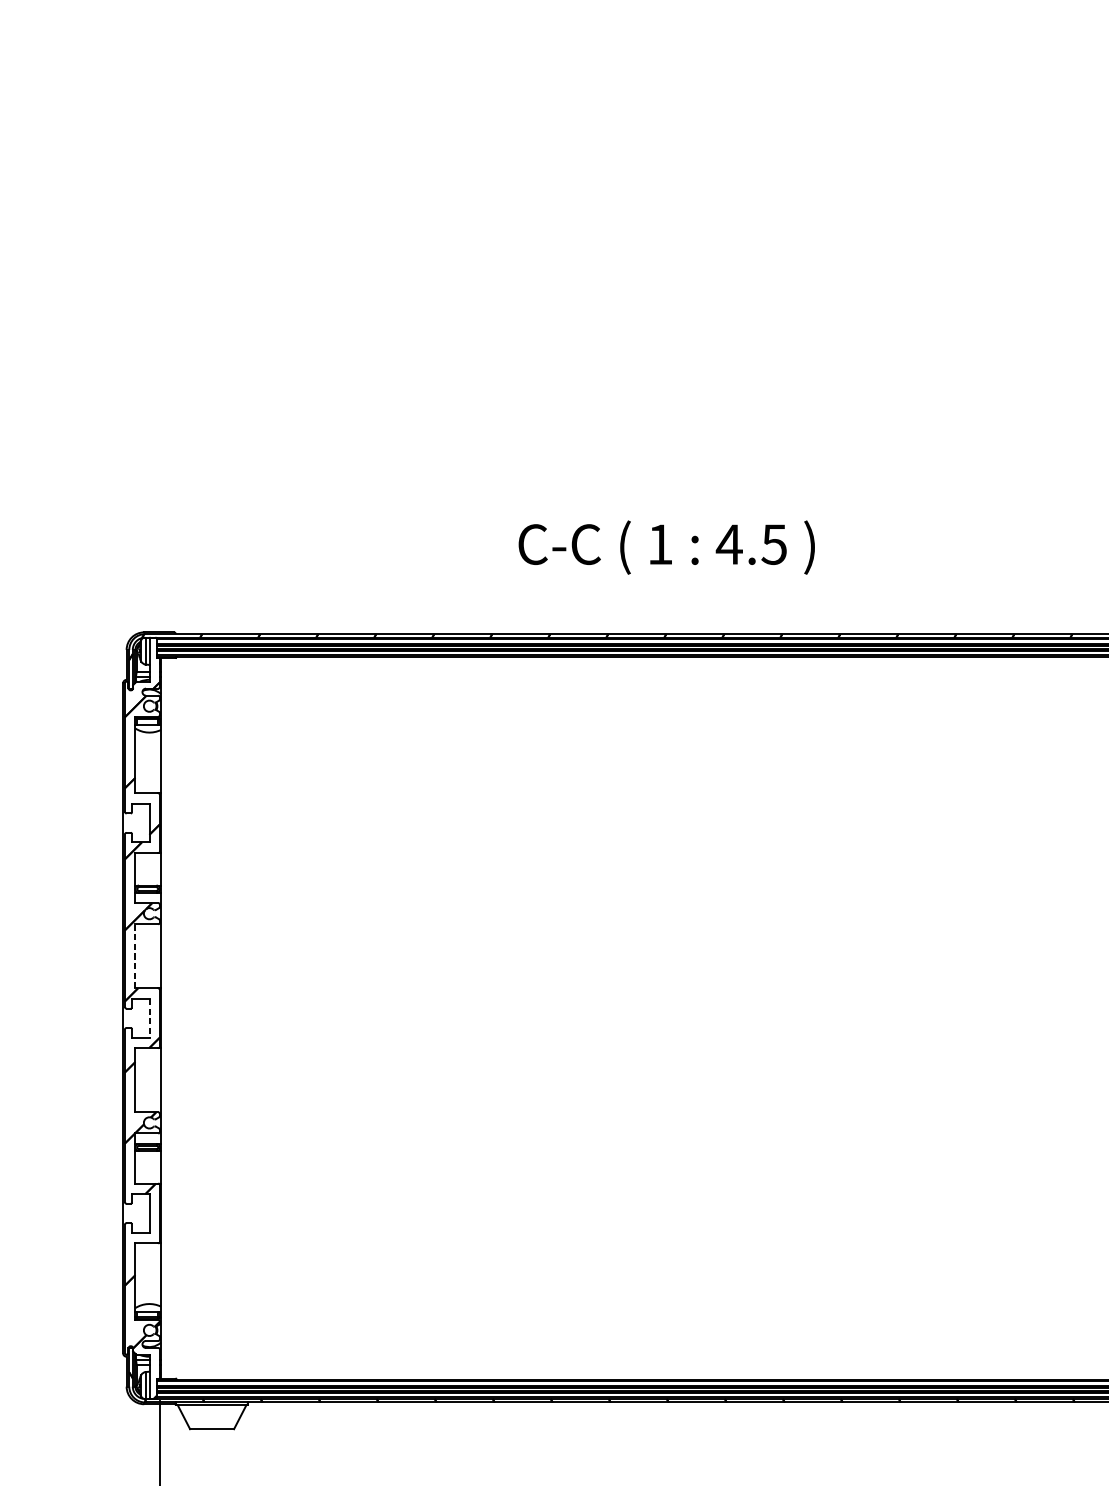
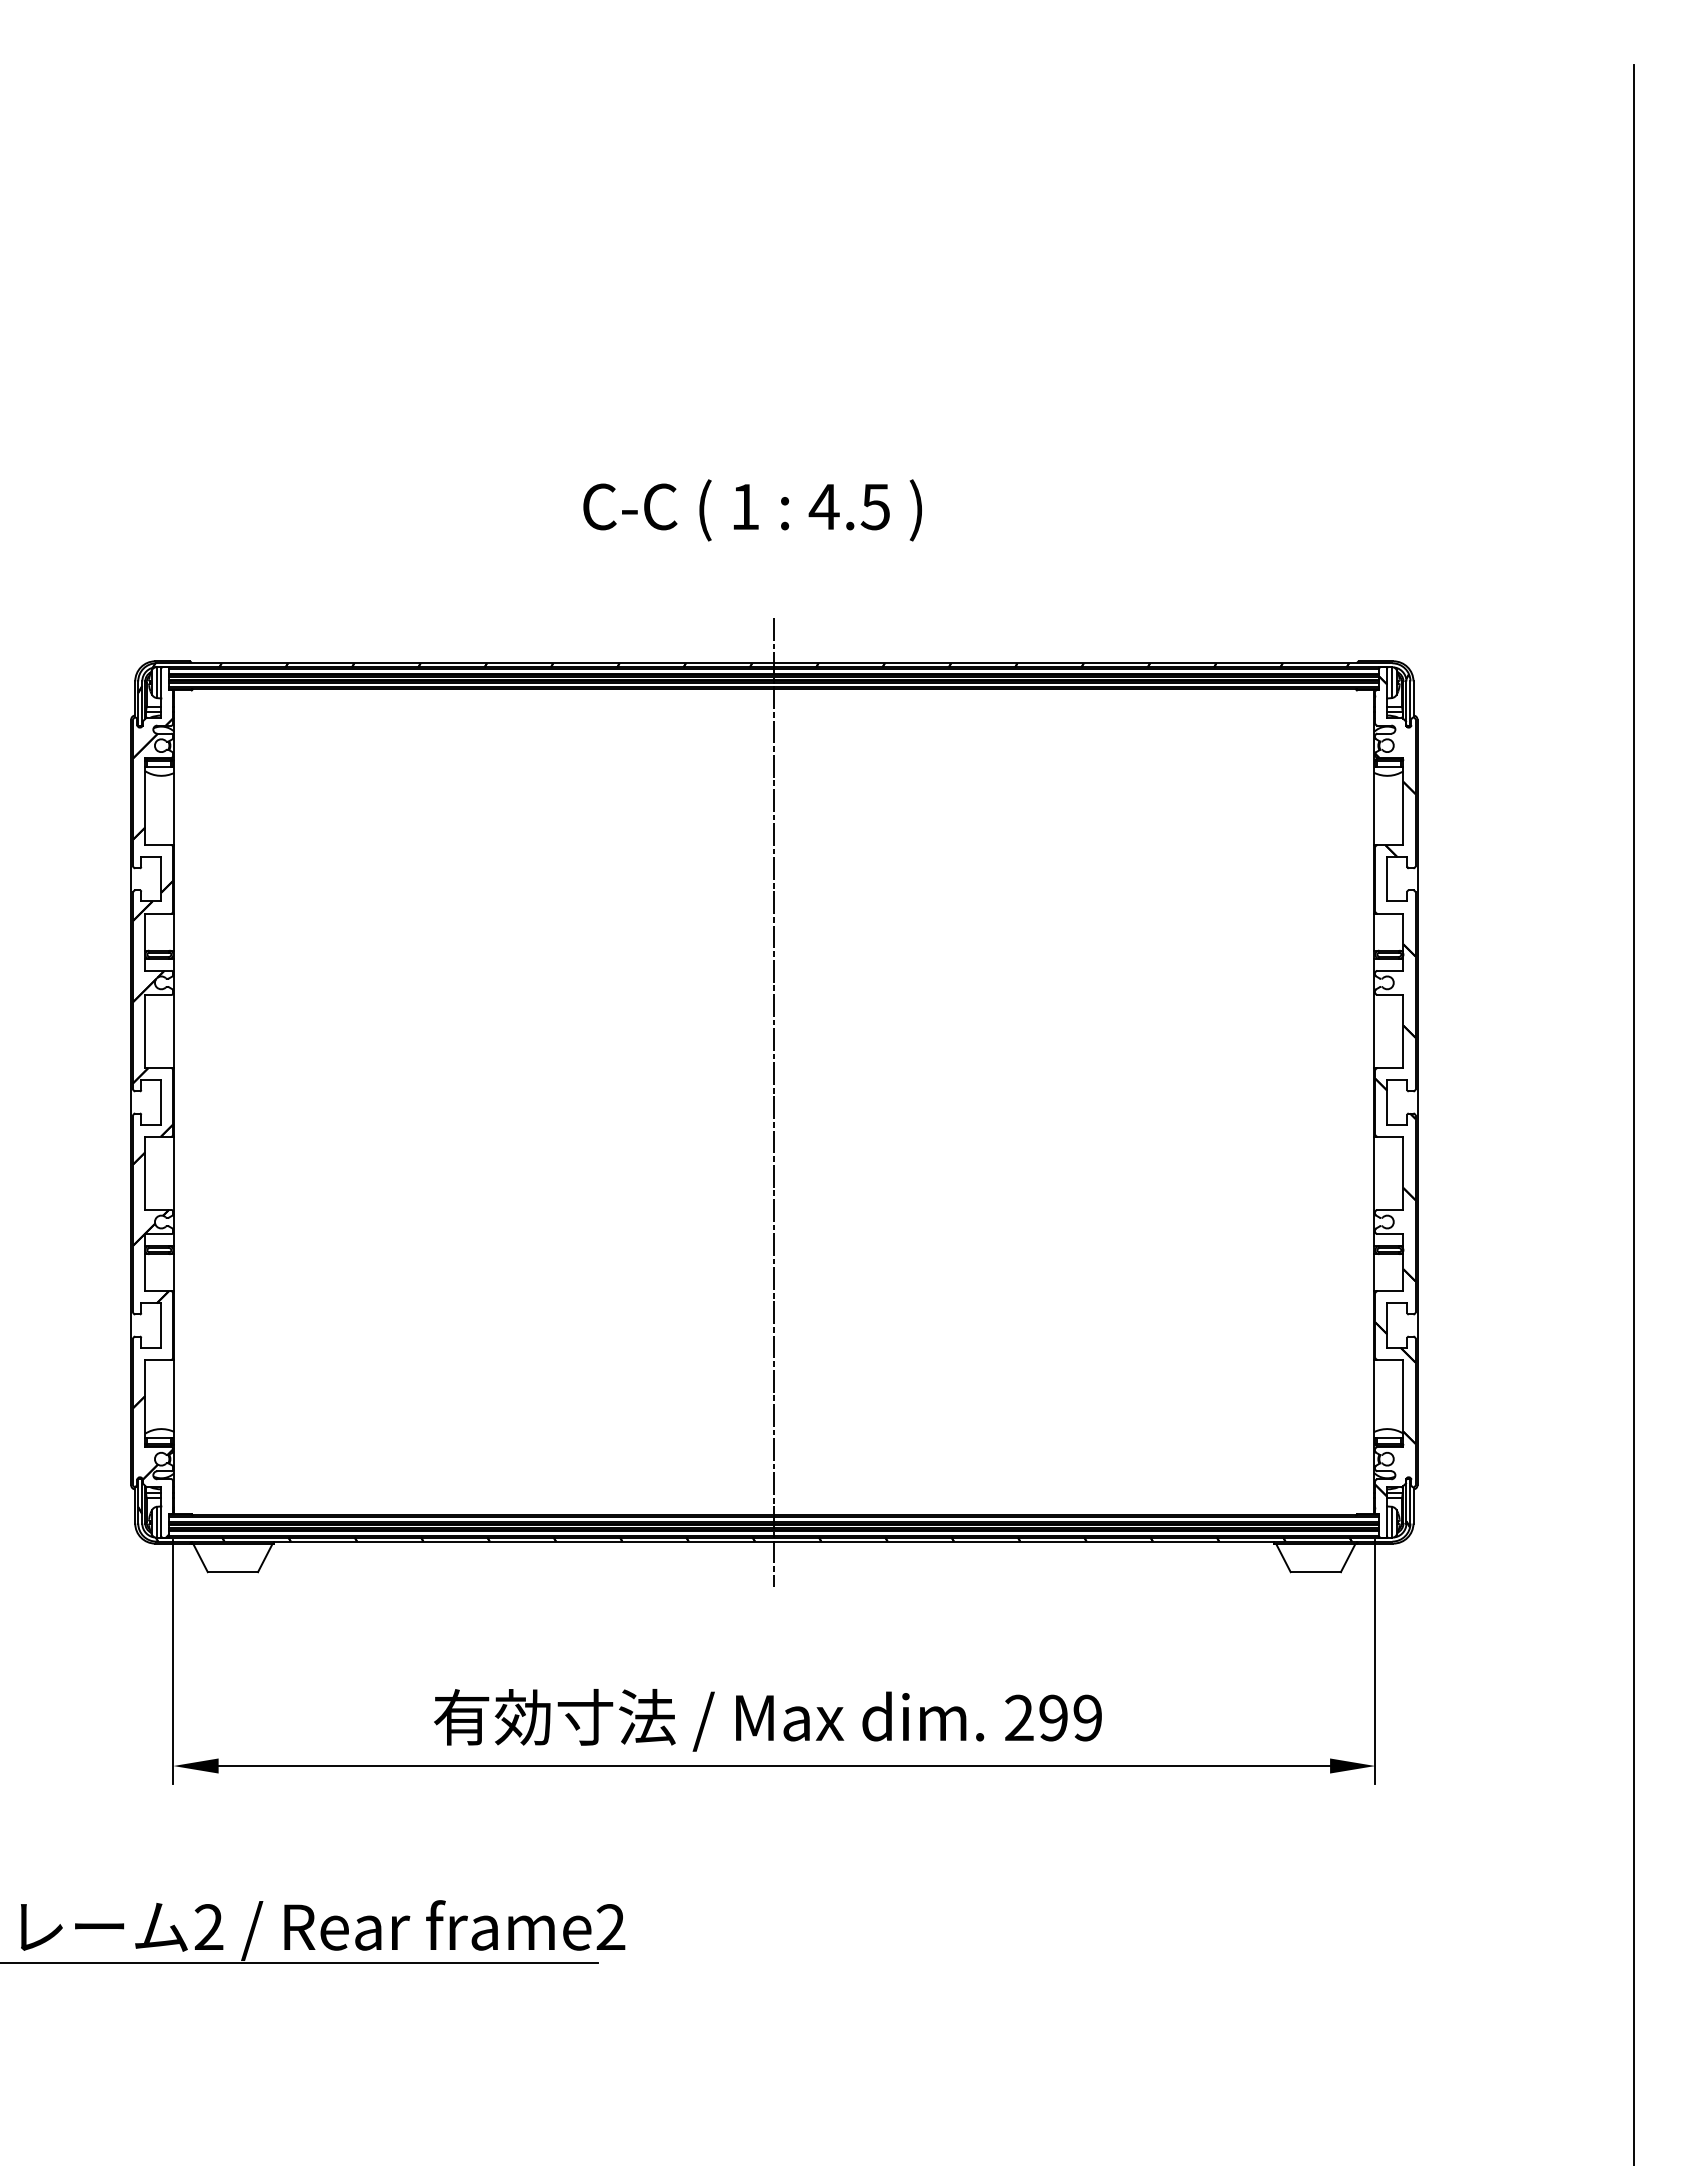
text: (666, 547) -> (752, 510), moved
line: (135, 956) -> (145, 1031), dashed -> solid
line: (149, 1018) -> (161, 1102), dashed -> solid
line: (685, 1018) -> (774, 1102), added

